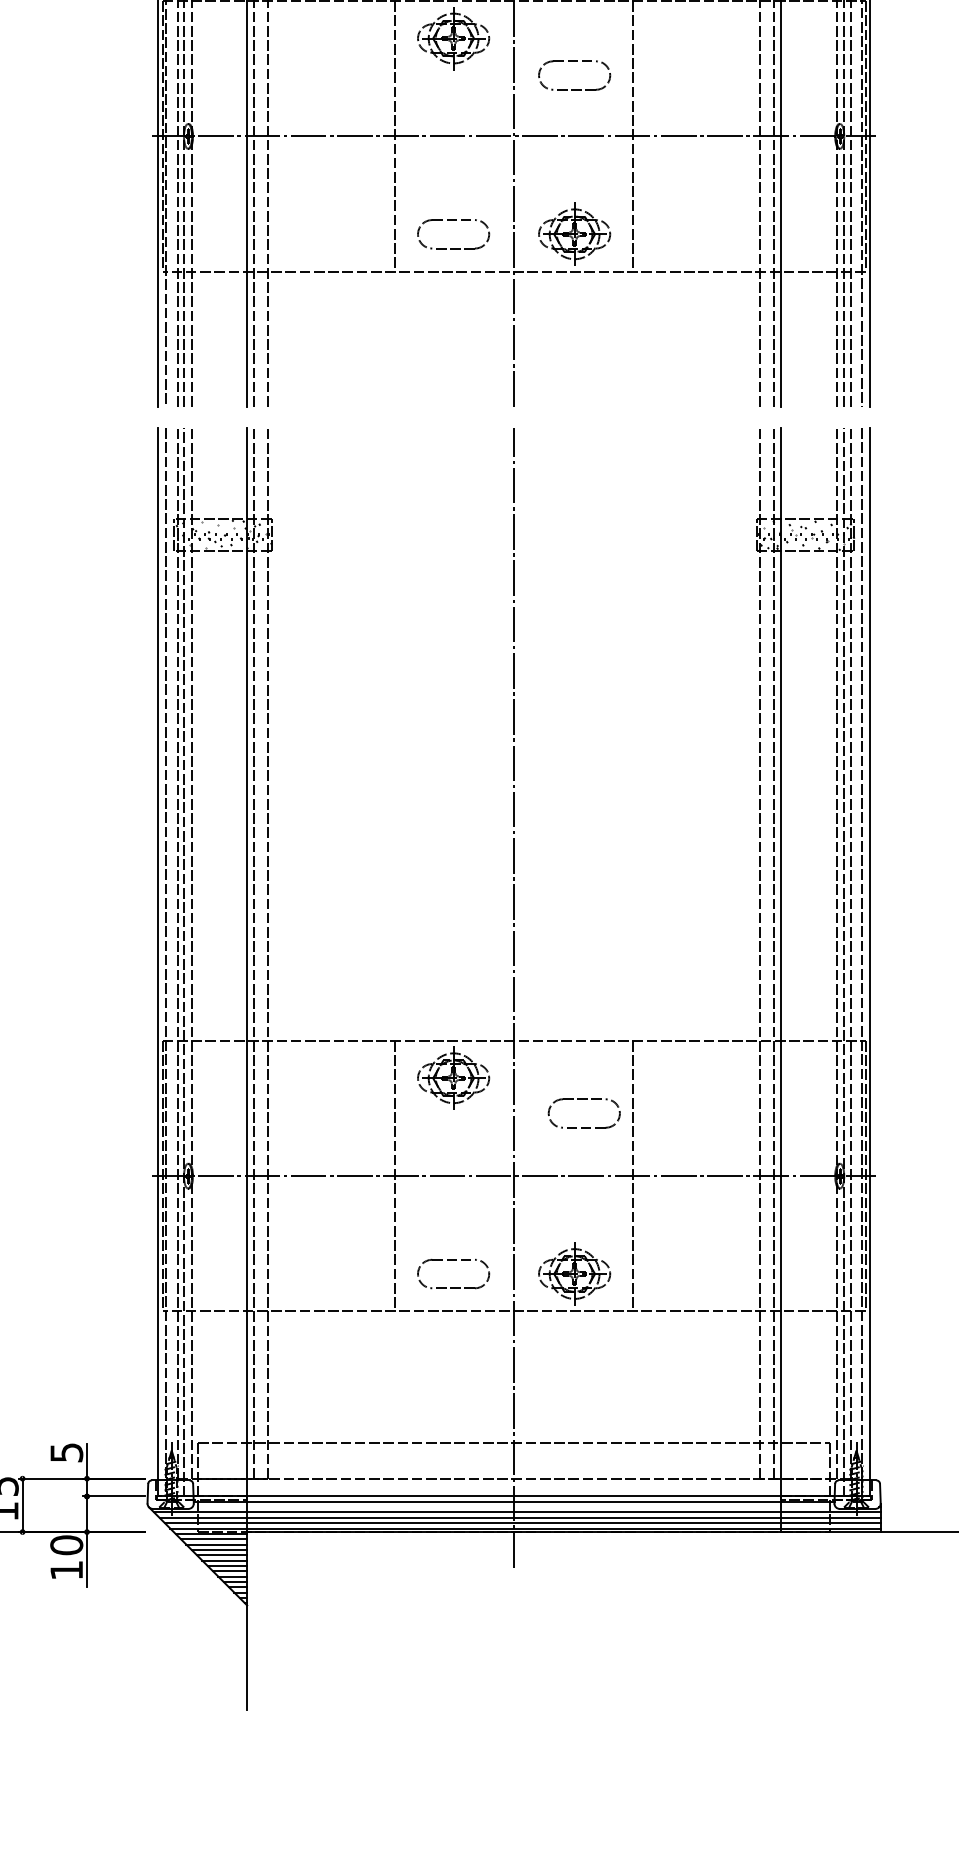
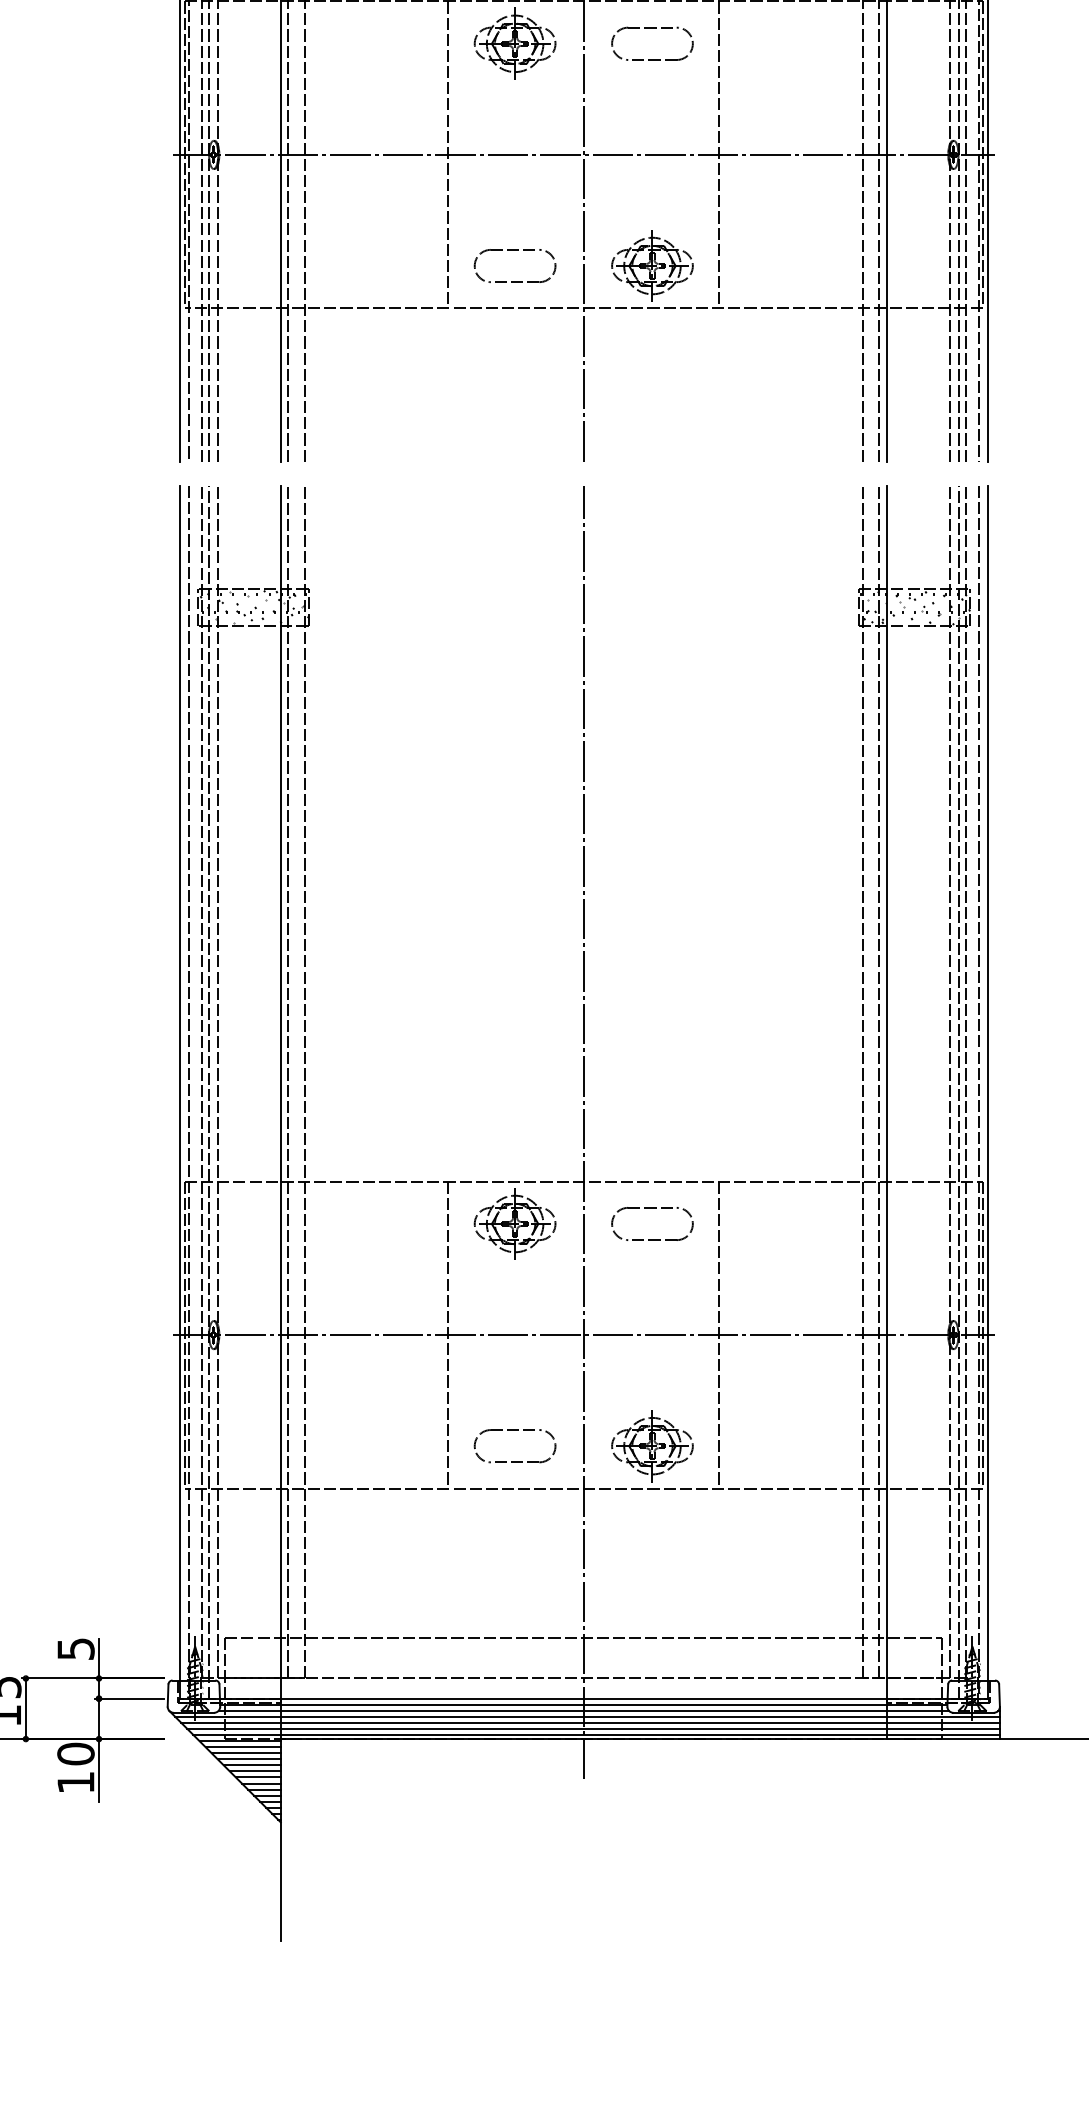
part: (574, 62) -> (652, 28), moved
part: (584, 1099) -> (652, 1208), moved
line: (513, 1506) -> (583, 1710), added

